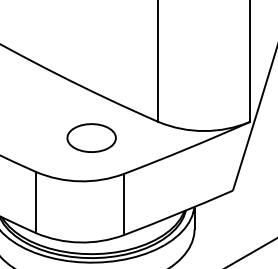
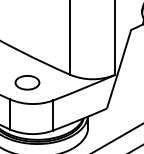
part: (91, 137) -> (27, 82), moved

